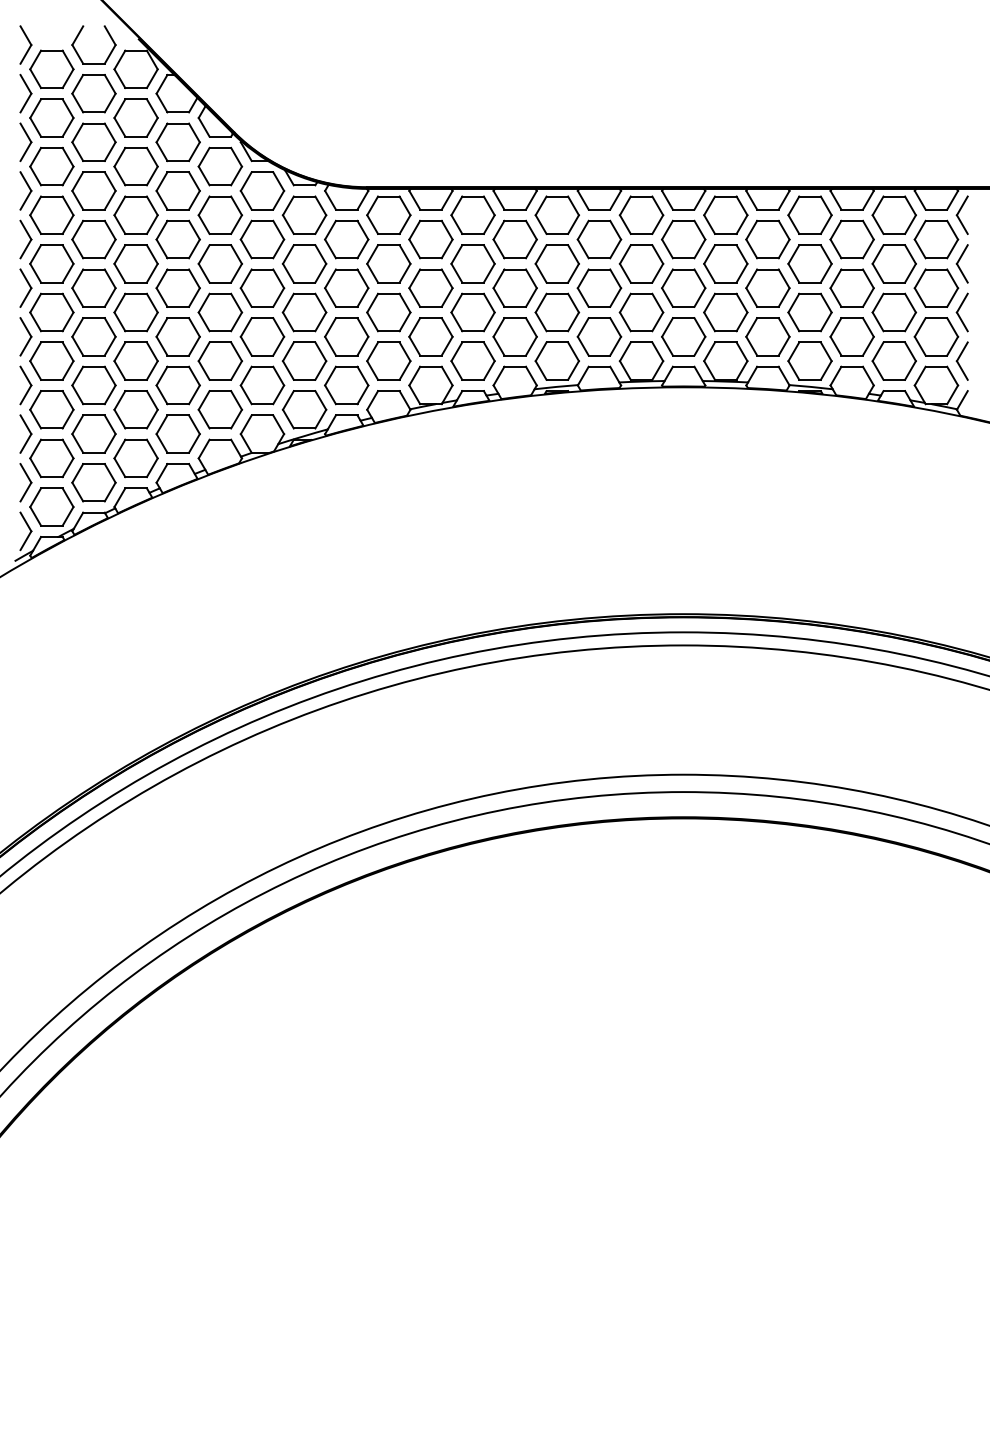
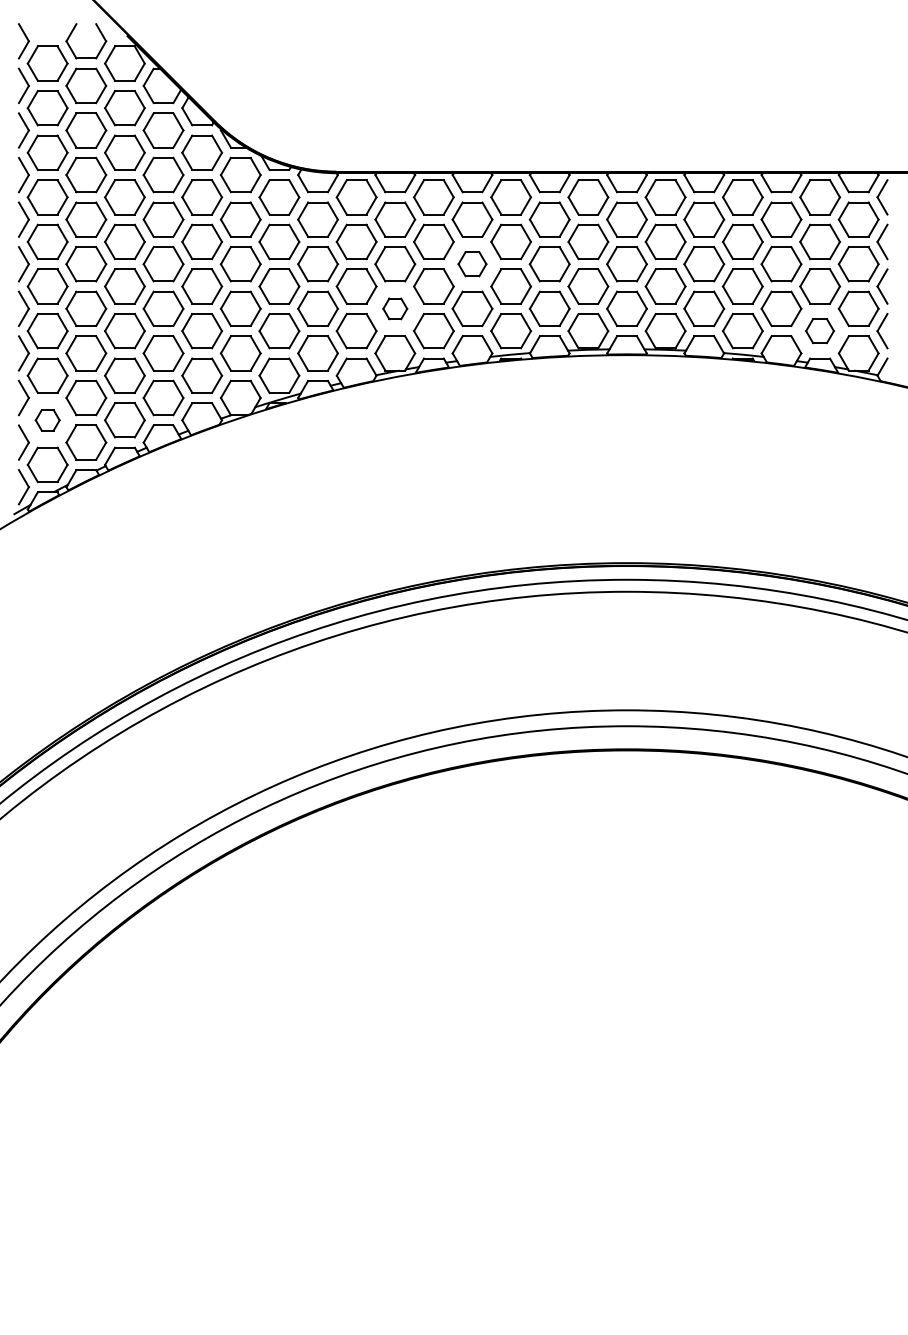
part: (514, 287) -> (471, 263), size x0.7
part: (430, 336) -> (394, 308), size x0.6
part: (893, 360) -> (819, 330), size x0.7
part: (51, 458) -> (47, 420), size x0.6

